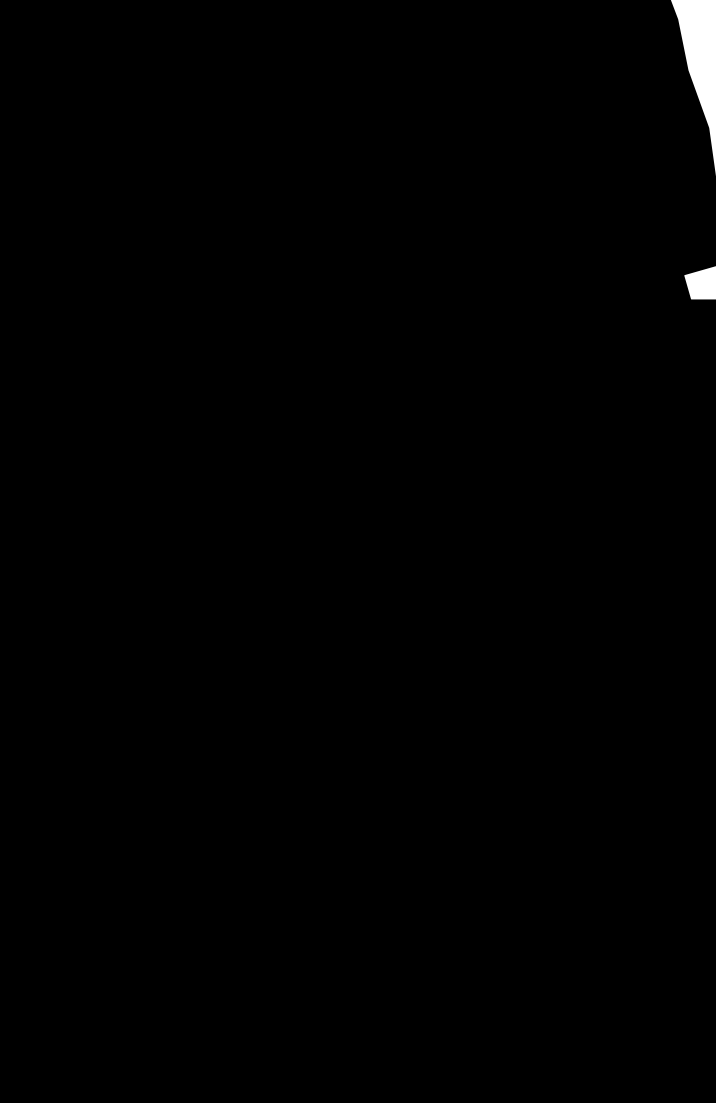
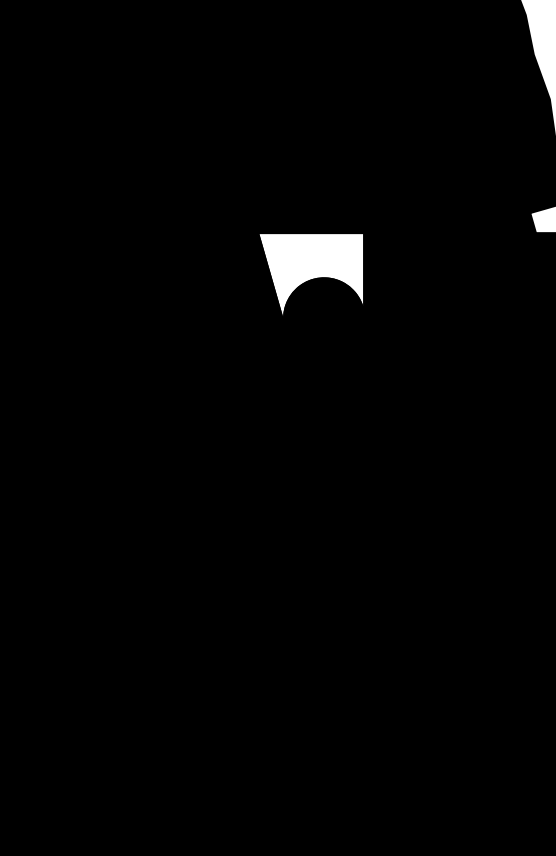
fill: (400, 360) -> (310, 279), removed

